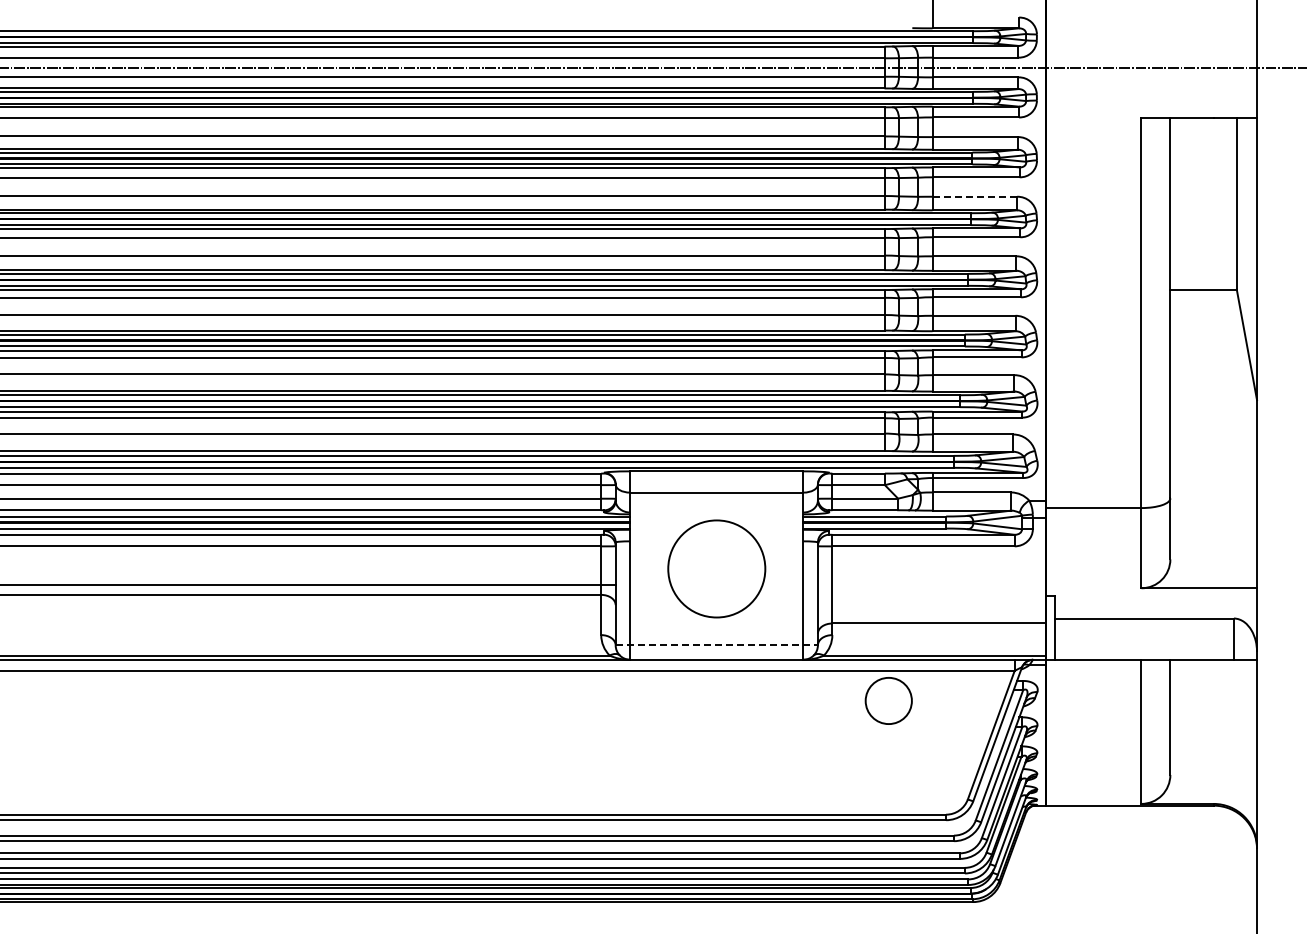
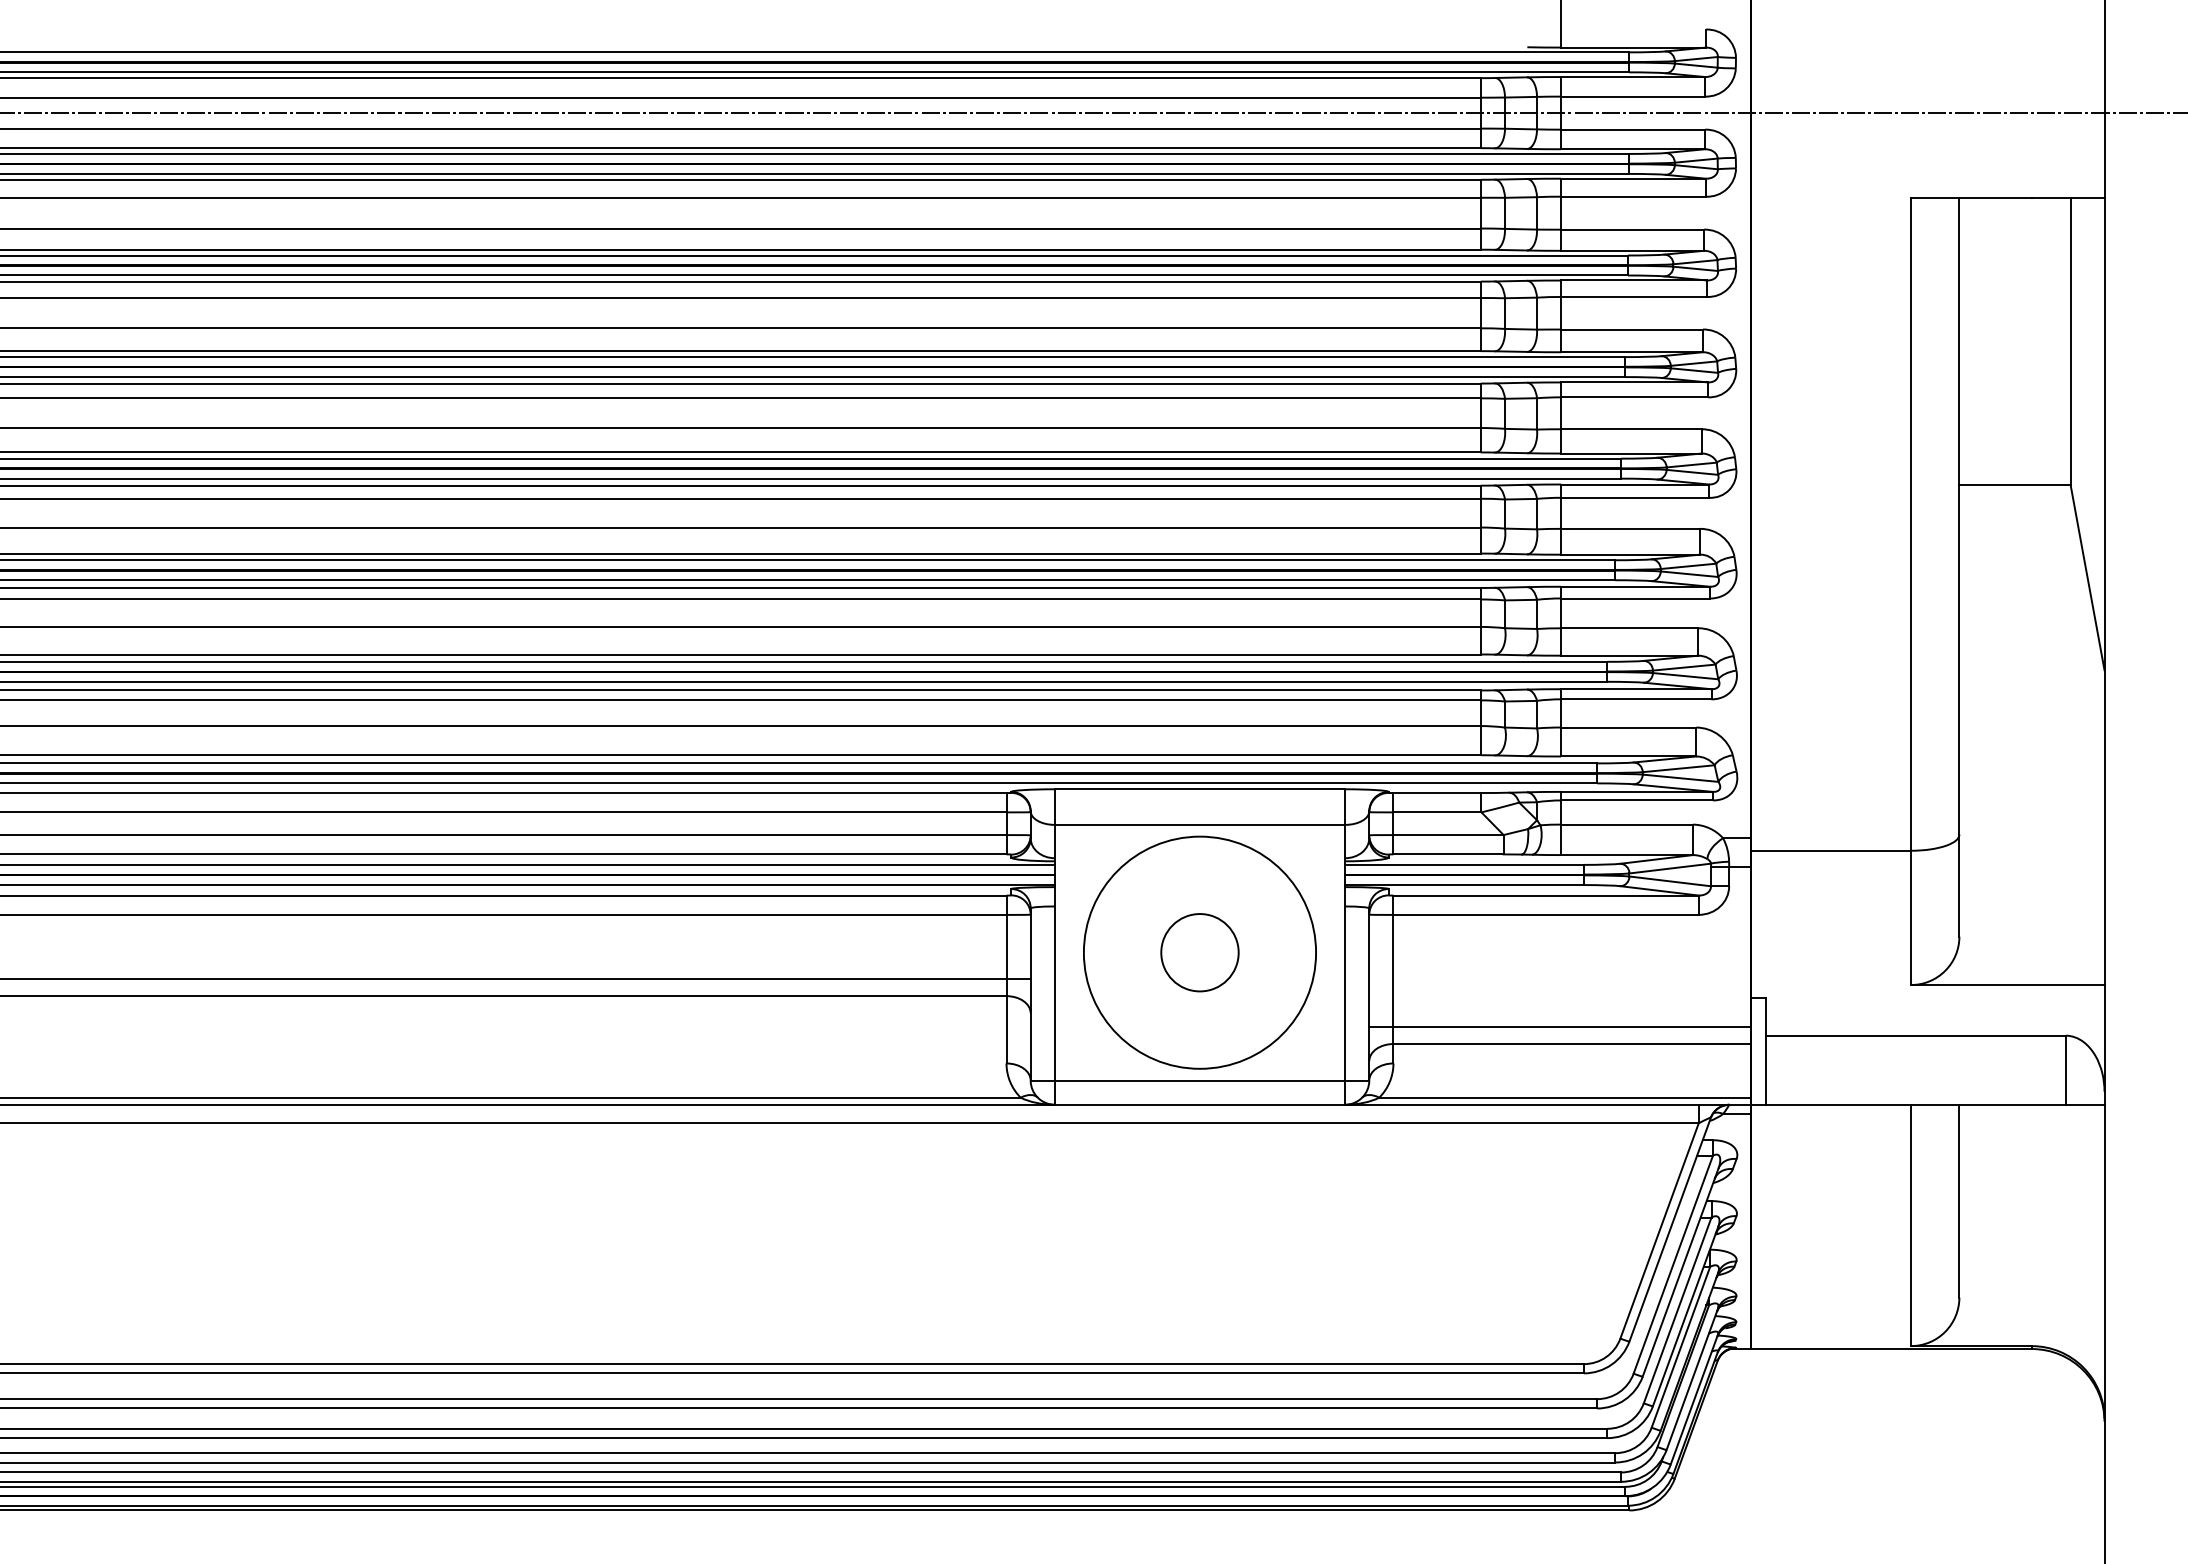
line: (975, 196) -> (1633, 329), dashed -> solid
circle: (716, 568) -> (1199, 951), size x1.43
line: (931, 613) -> (1559, 1027), added
line: (717, 645) -> (1201, 1080), dashed -> solid
circle: (888, 700) -> (1199, 951), moved

